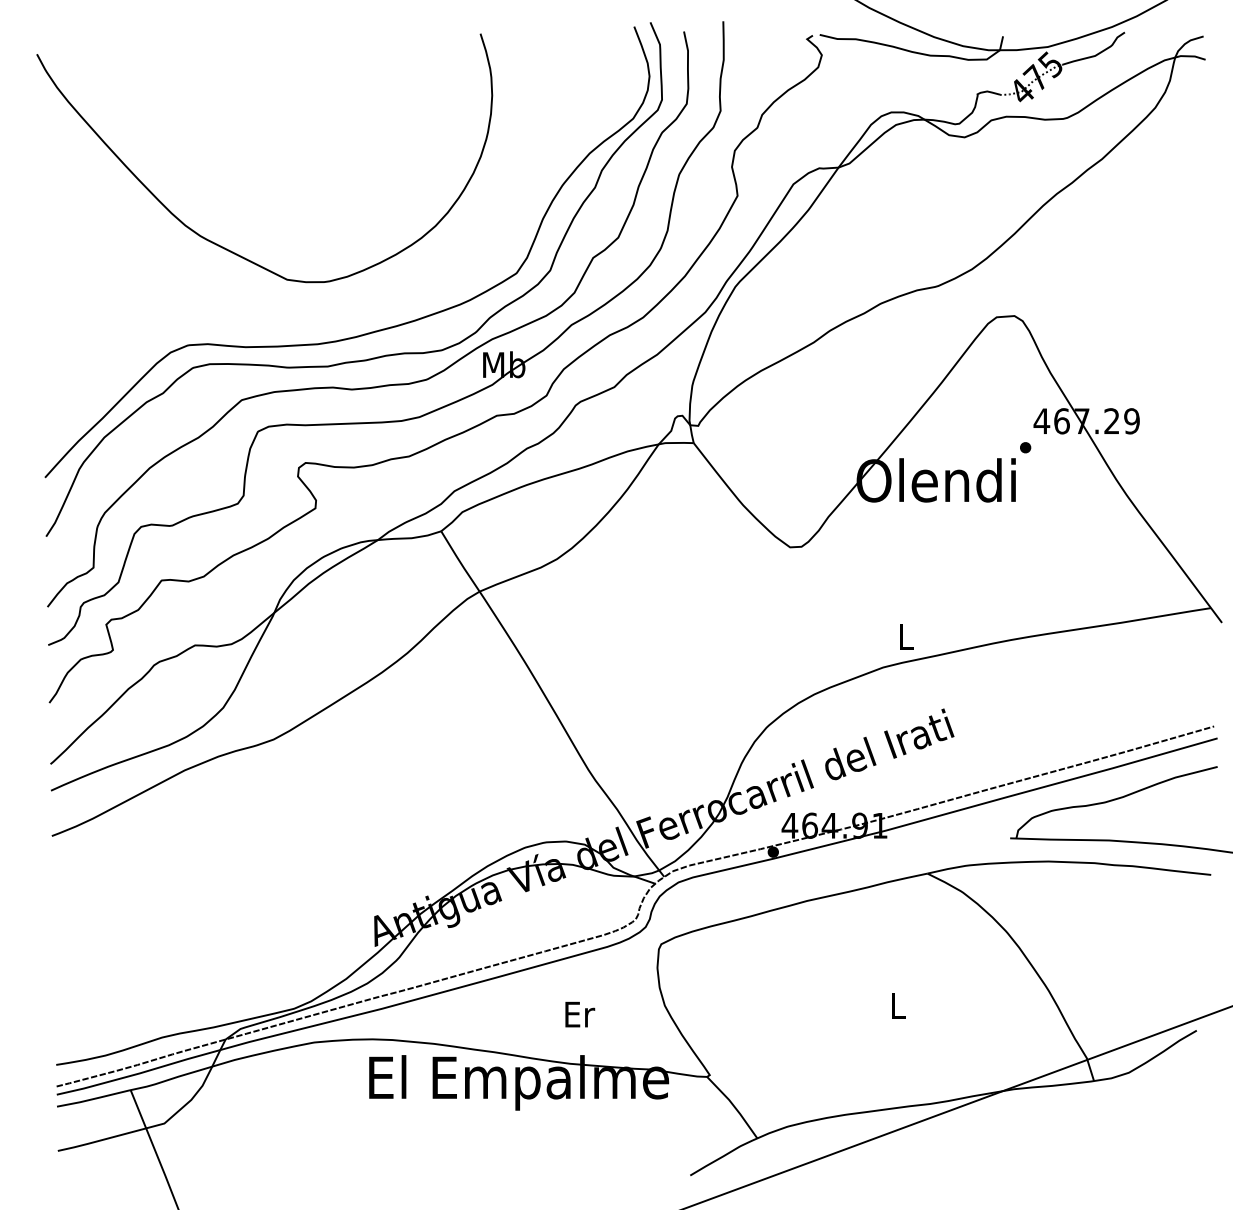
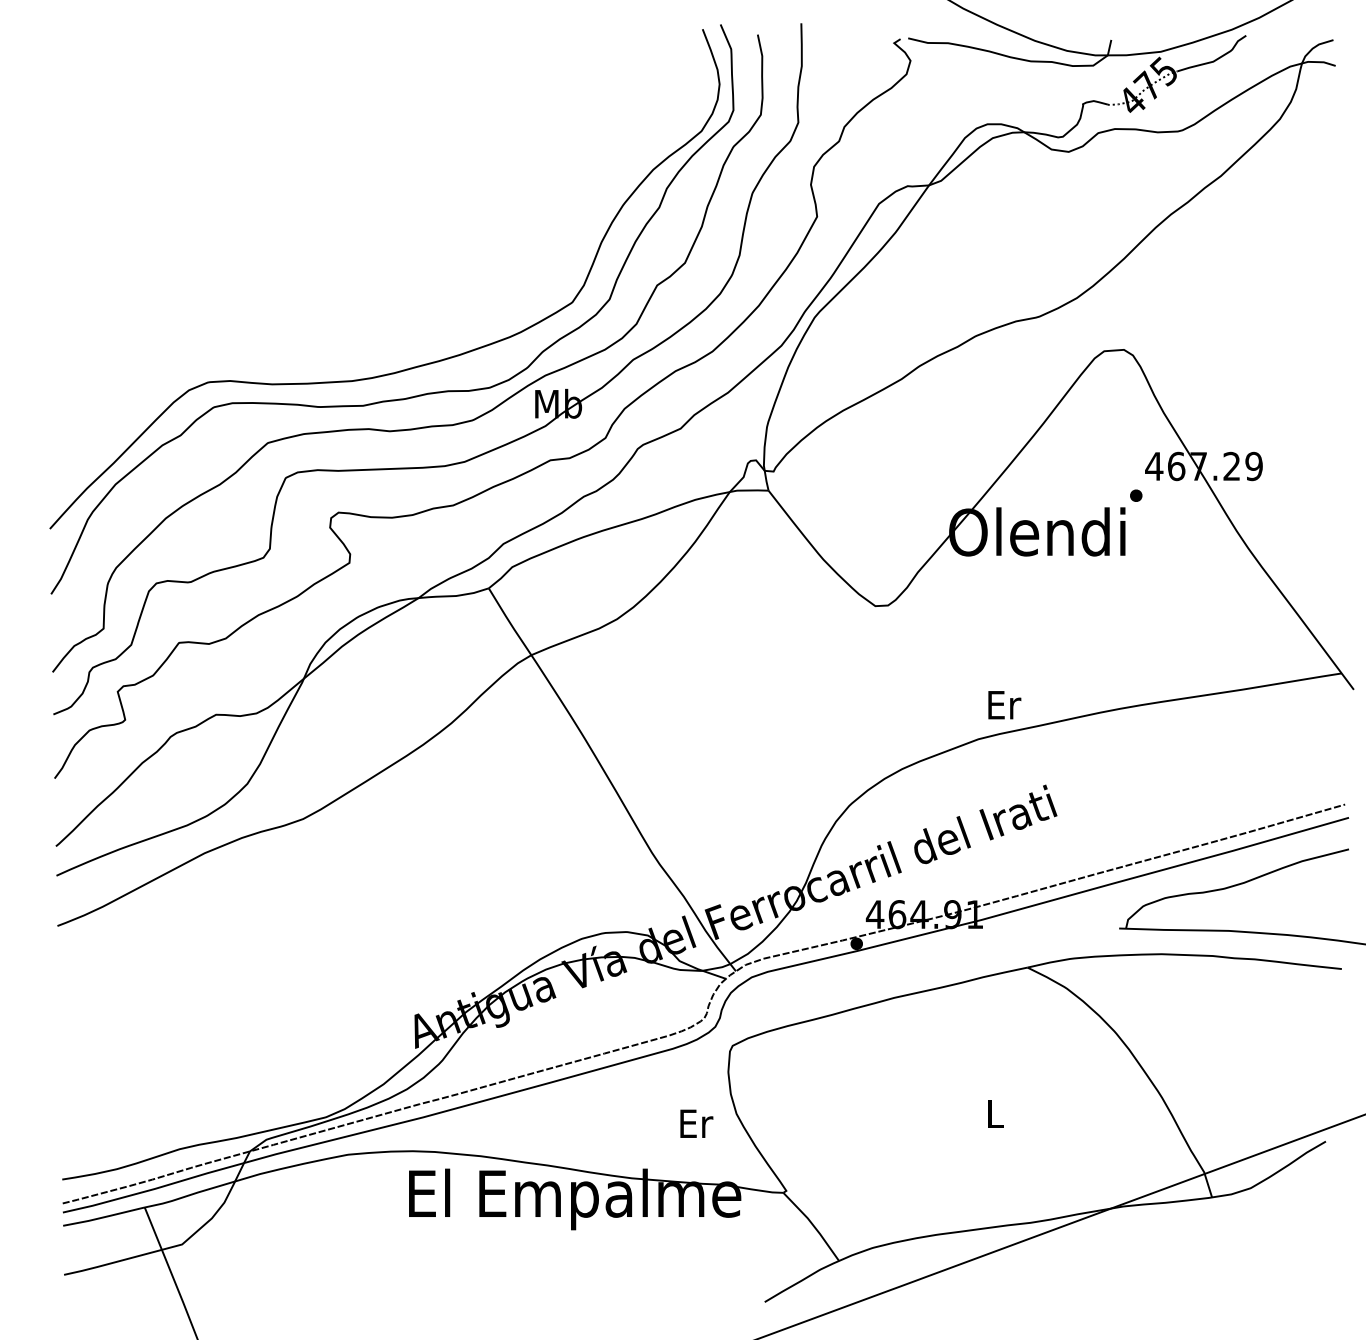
curve: (220, 245) -> (244, 271), removed
text: (906, 637) -> (1004, 705), L -> Er
text: (579, 1014) -> (696, 1123), moved

